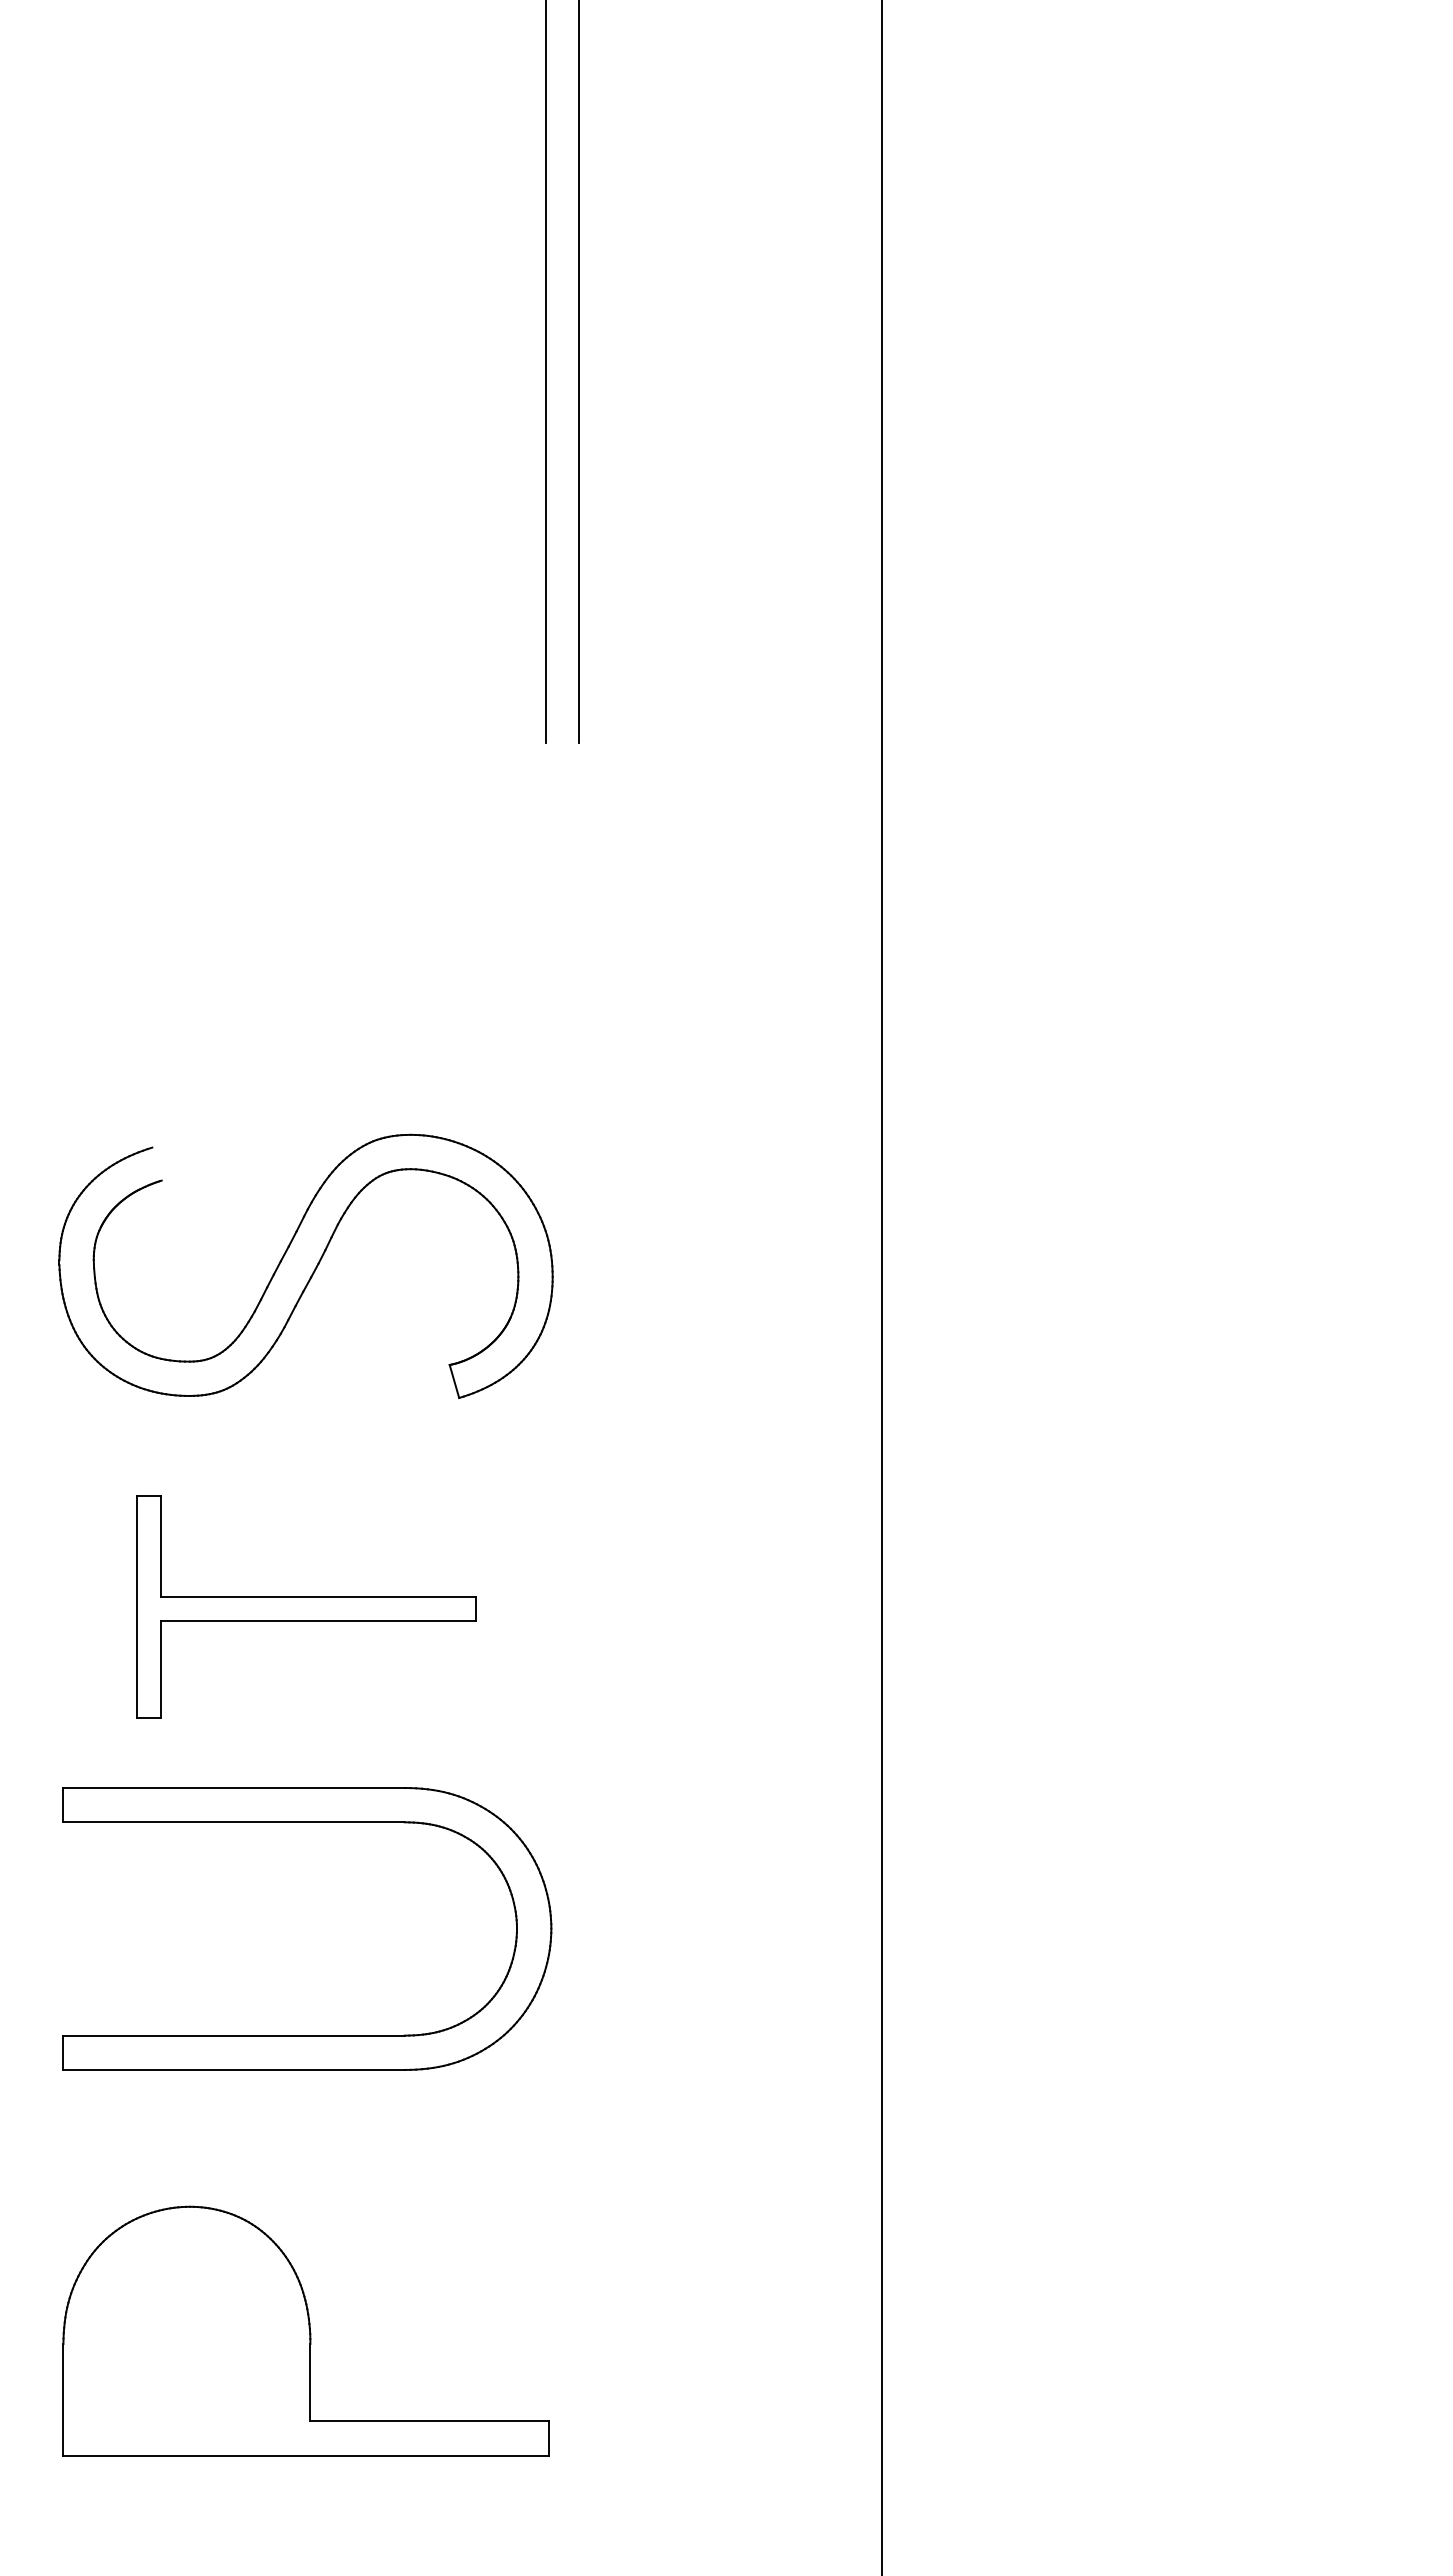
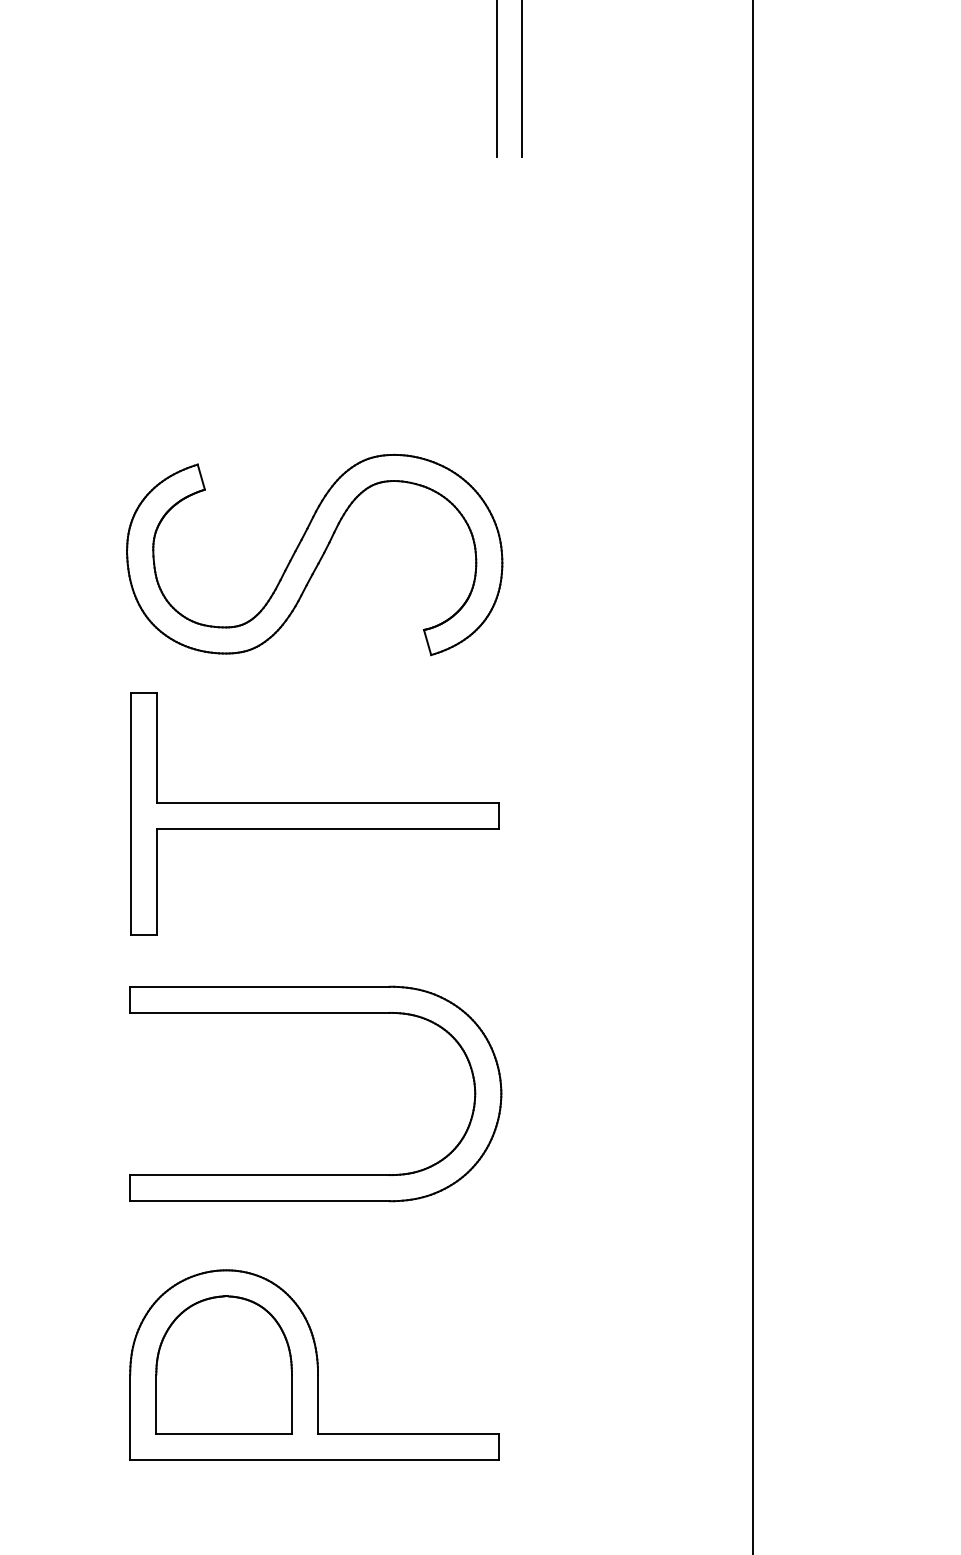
line: (156, 1163) -> (200, 476), added
part: (306, 1606) -> (315, 813), size x1.43
part: (307, 1822) -> (315, 1012), moved
part: (186, 2330) -> (223, 1364), added

